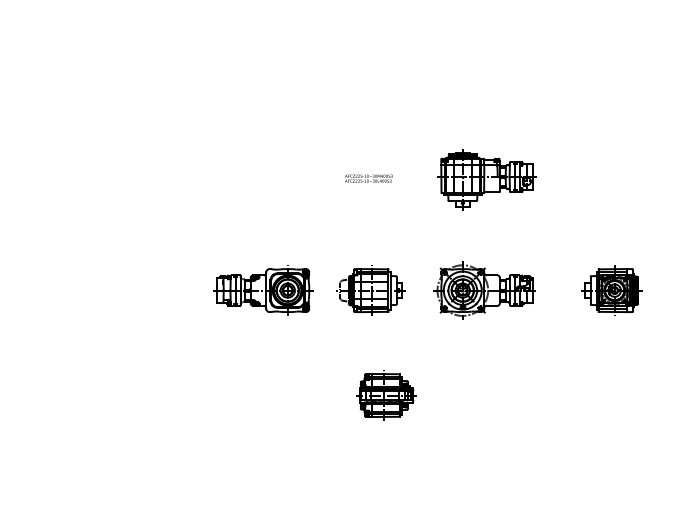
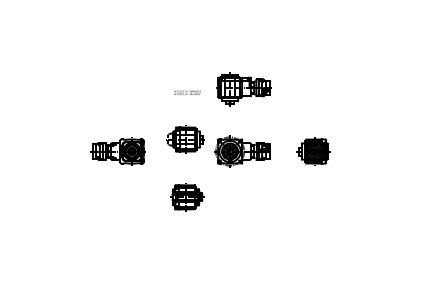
text: (368, 178) -> (187, 92), moved
part: (370, 290) -> (185, 139), moved
part: (386, 395) -> (187, 197), moved

